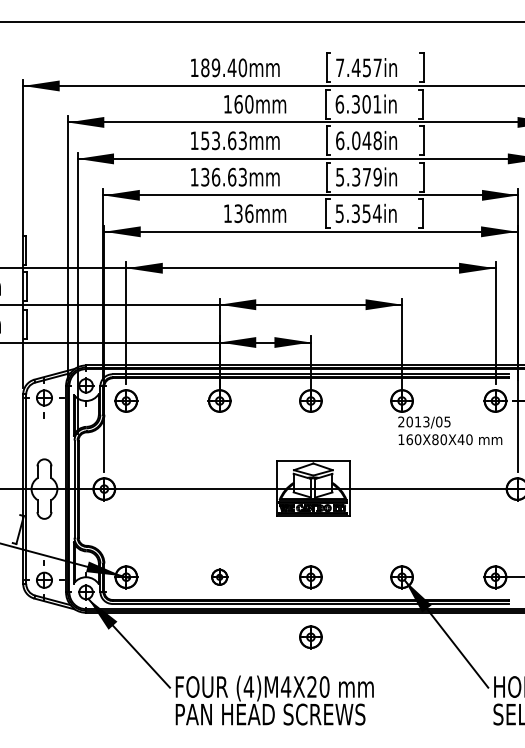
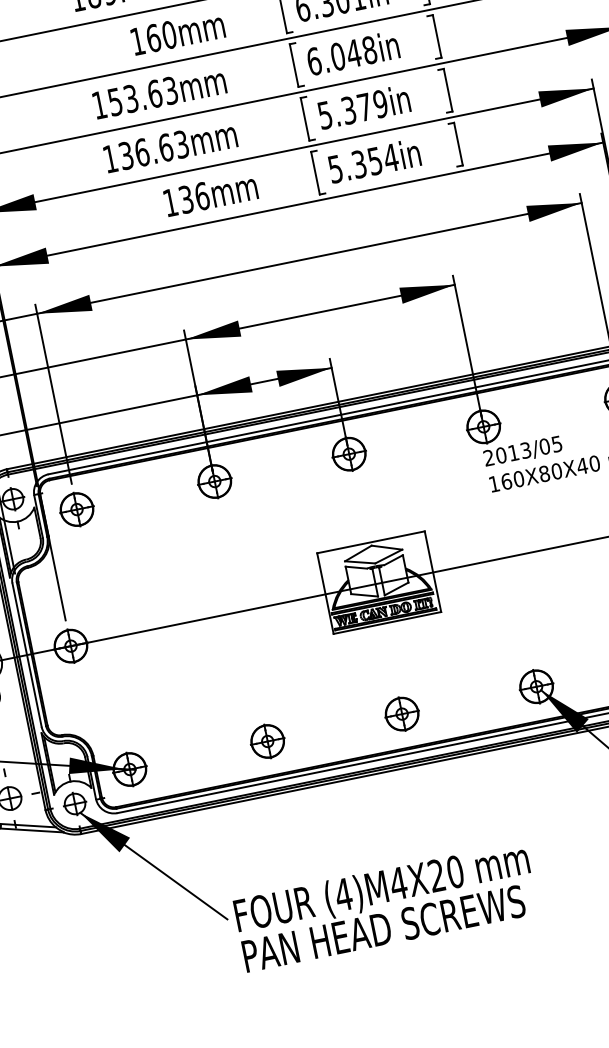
part: (219, 577) -> (267, 741), size x1.43
part: (310, 637) -> (419, 803), removed

